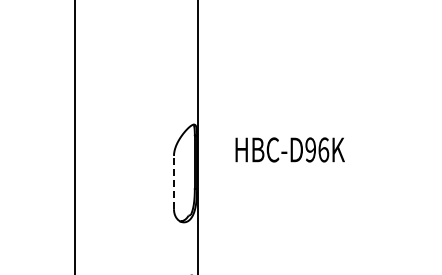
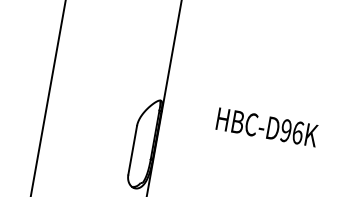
text: (289, 149) -> (266, 126), moved
line: (174, 182) -> (133, 150), dashed -> solid

